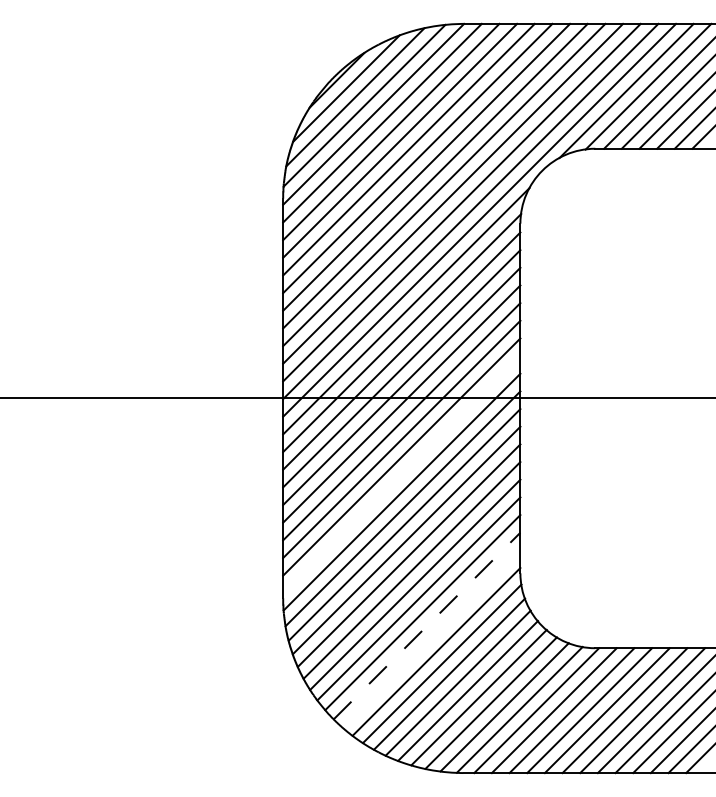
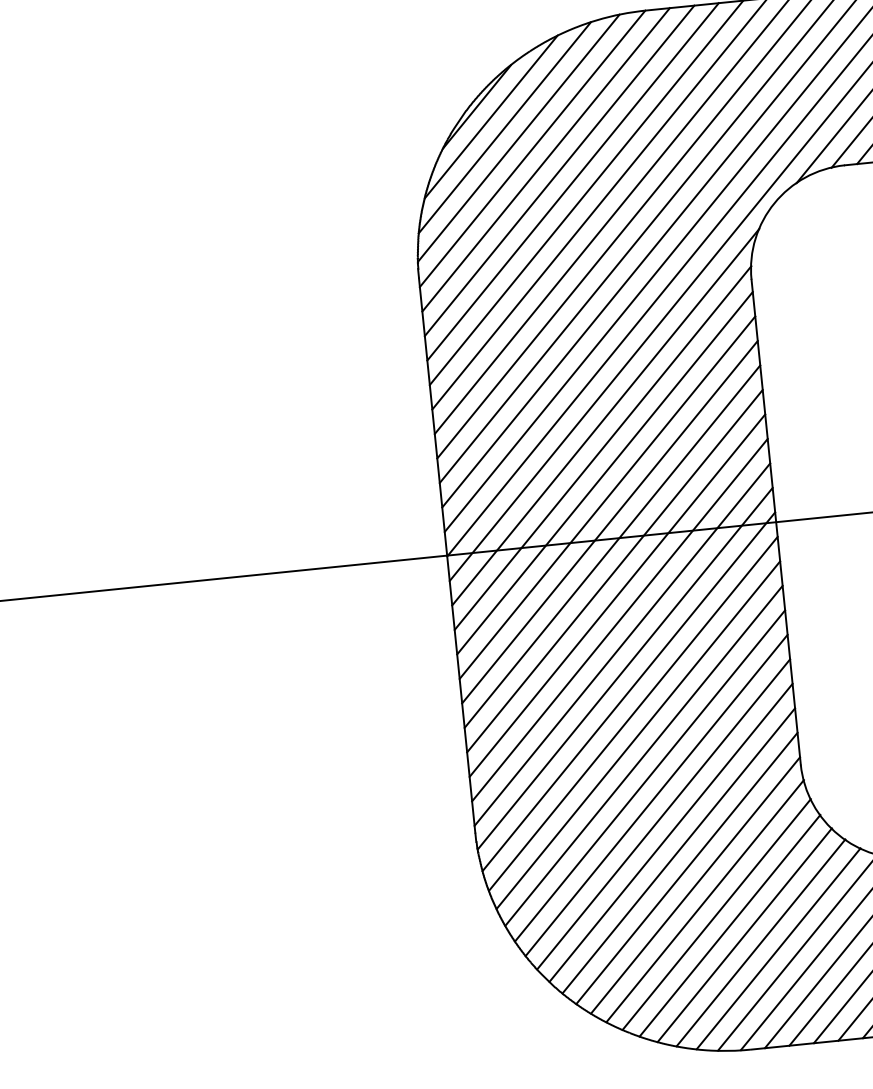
line: (401, 474) -> (621, 644), added
line: (427, 626) -> (679, 851), dashed -> solid
line: (431, 638) -> (686, 867), added

